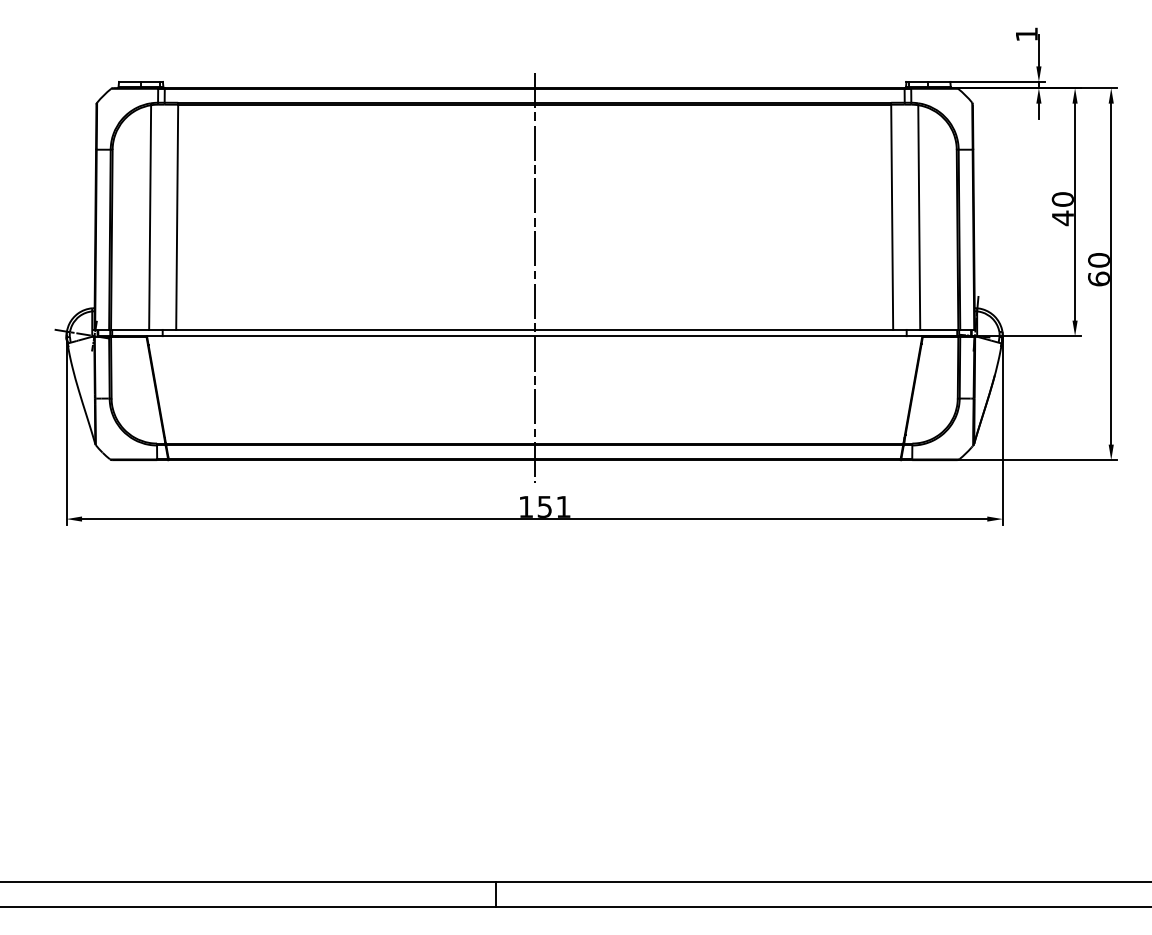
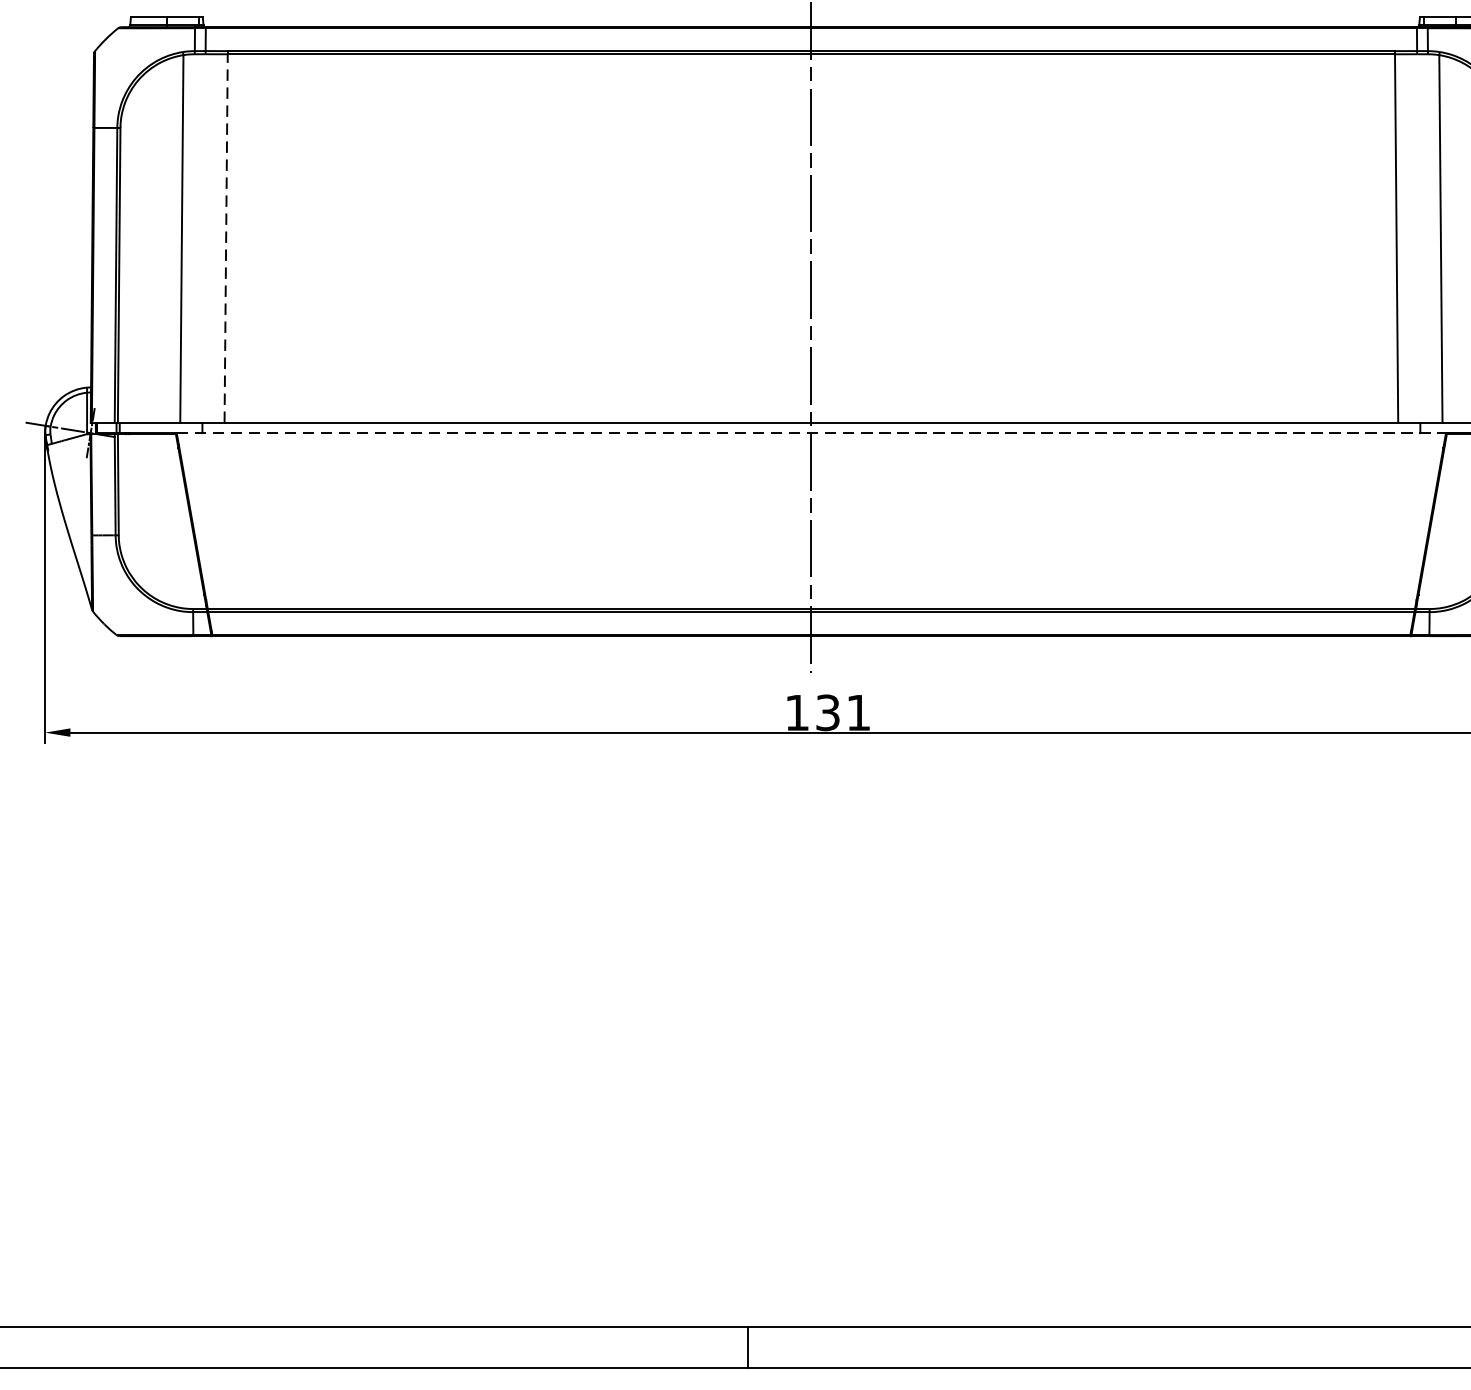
line: (177, 217) -> (226, 238), solid -> dashed
line: (534, 336) -> (811, 433), solid -> dashed
text: (544, 506) -> (827, 712), 151 -> 131

